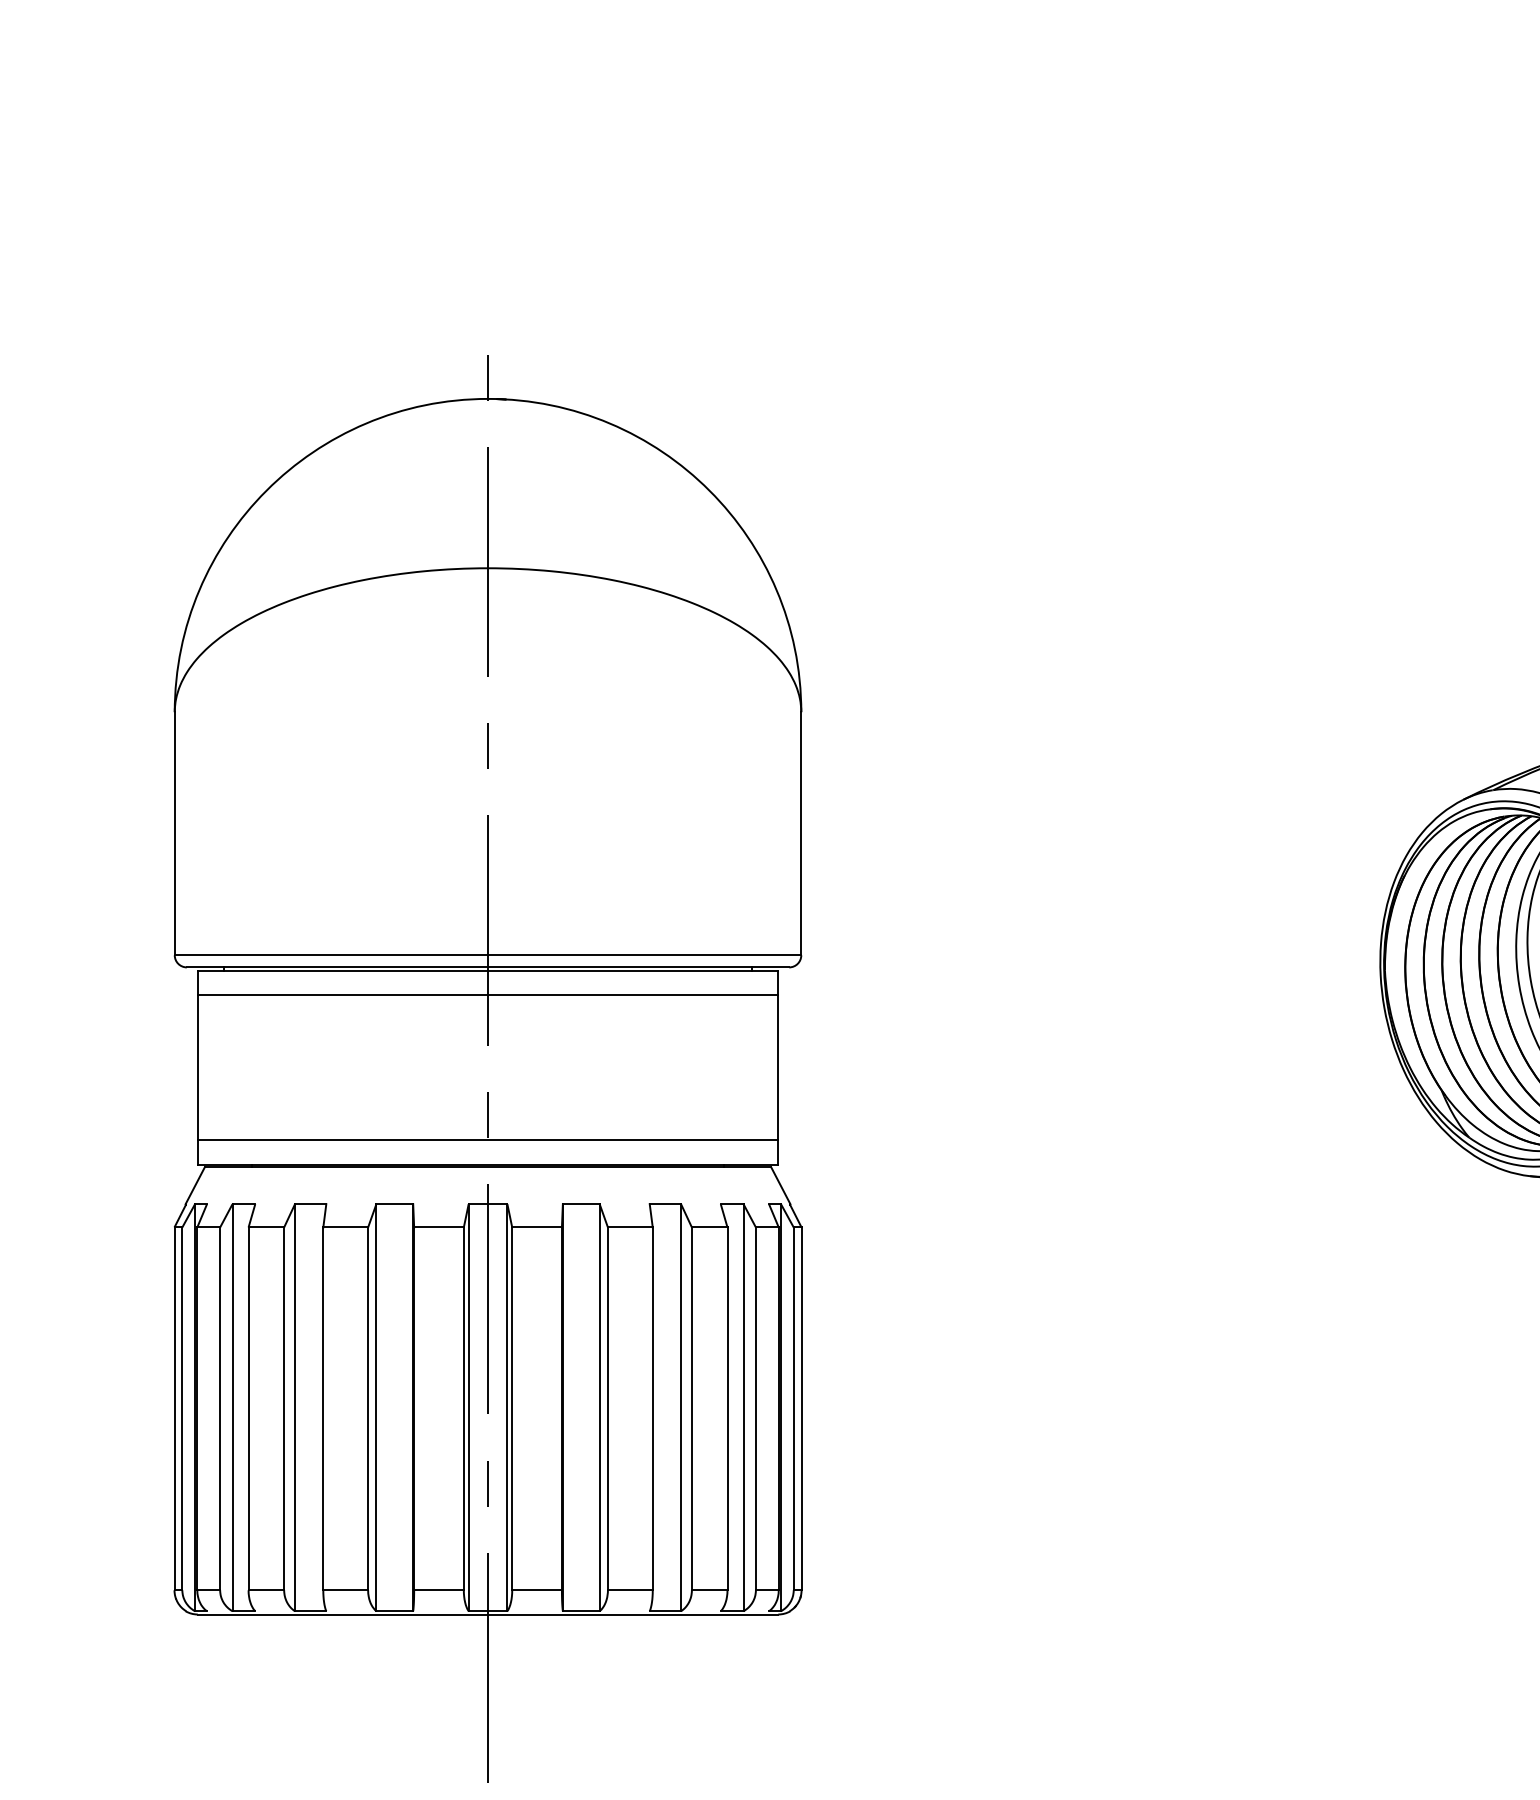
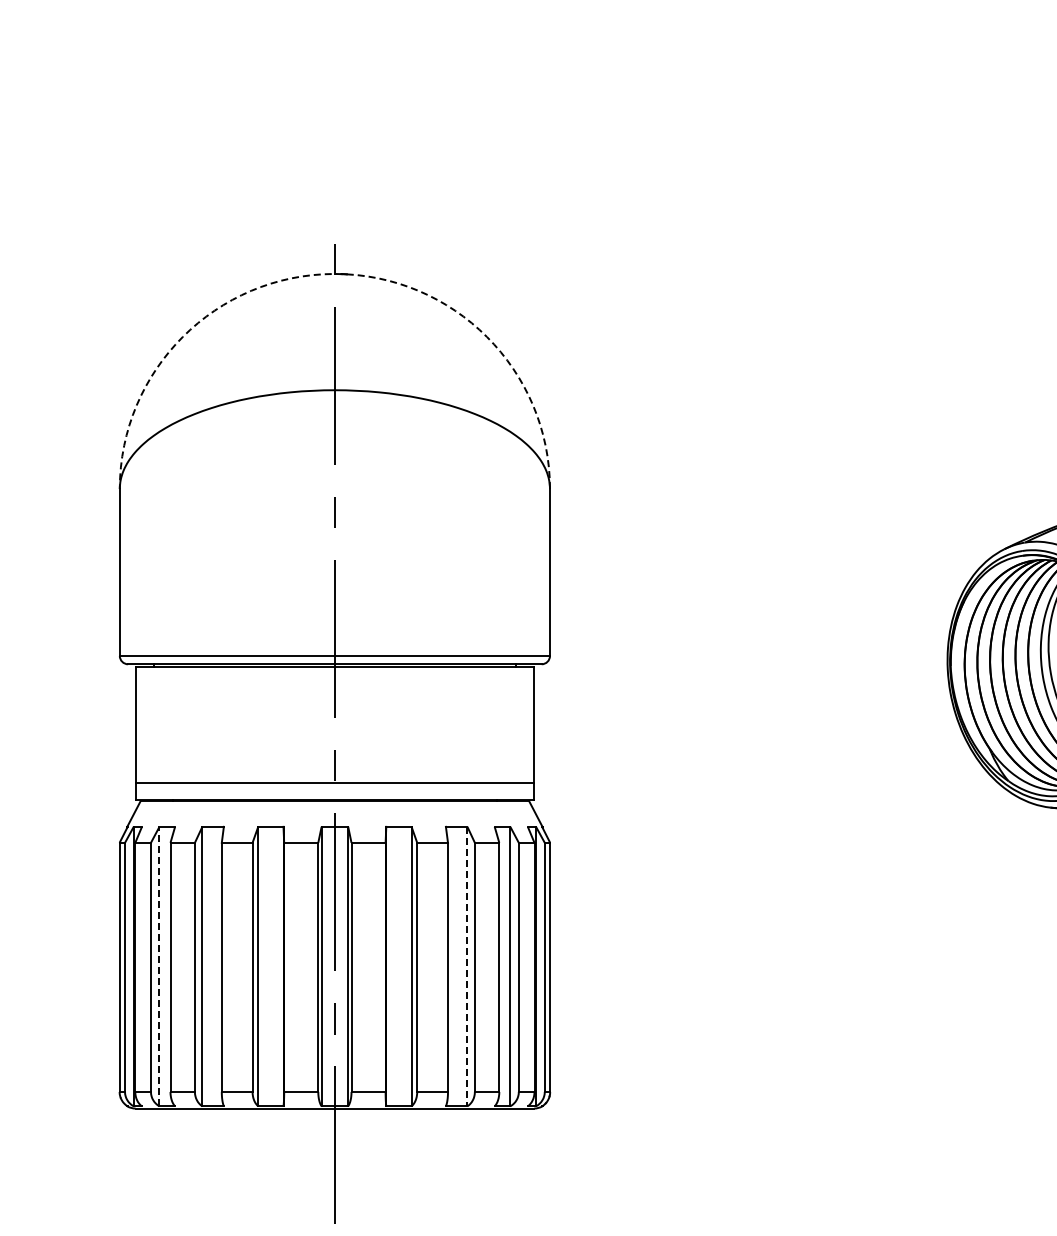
arc: (487, 398) -> (334, 273), solid -> dashed
line: (487, 995) -> (334, 683), removed
line: (232, 1407) -> (159, 966), solid -> dashed
line: (681, 1407) -> (467, 966), solid -> dashed

